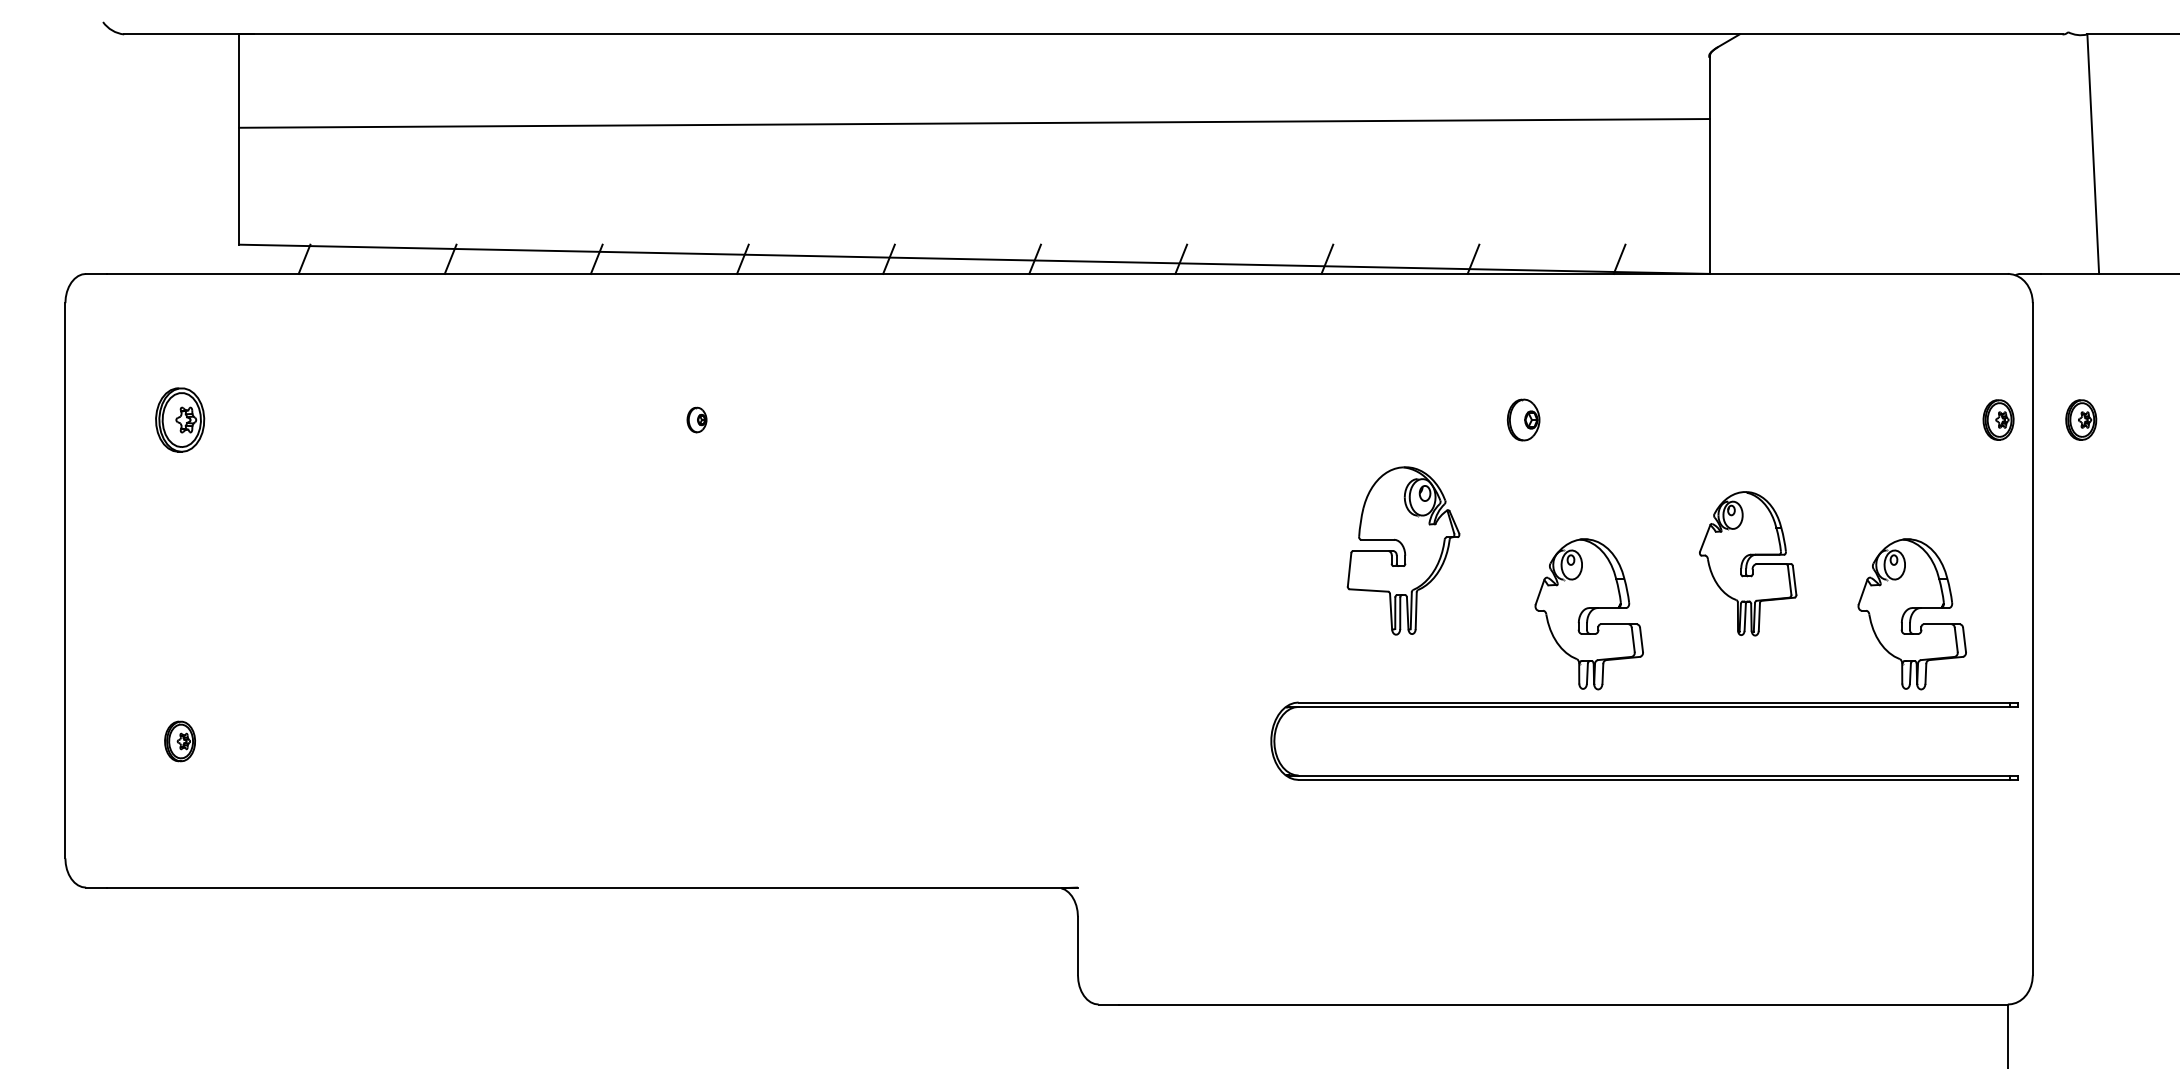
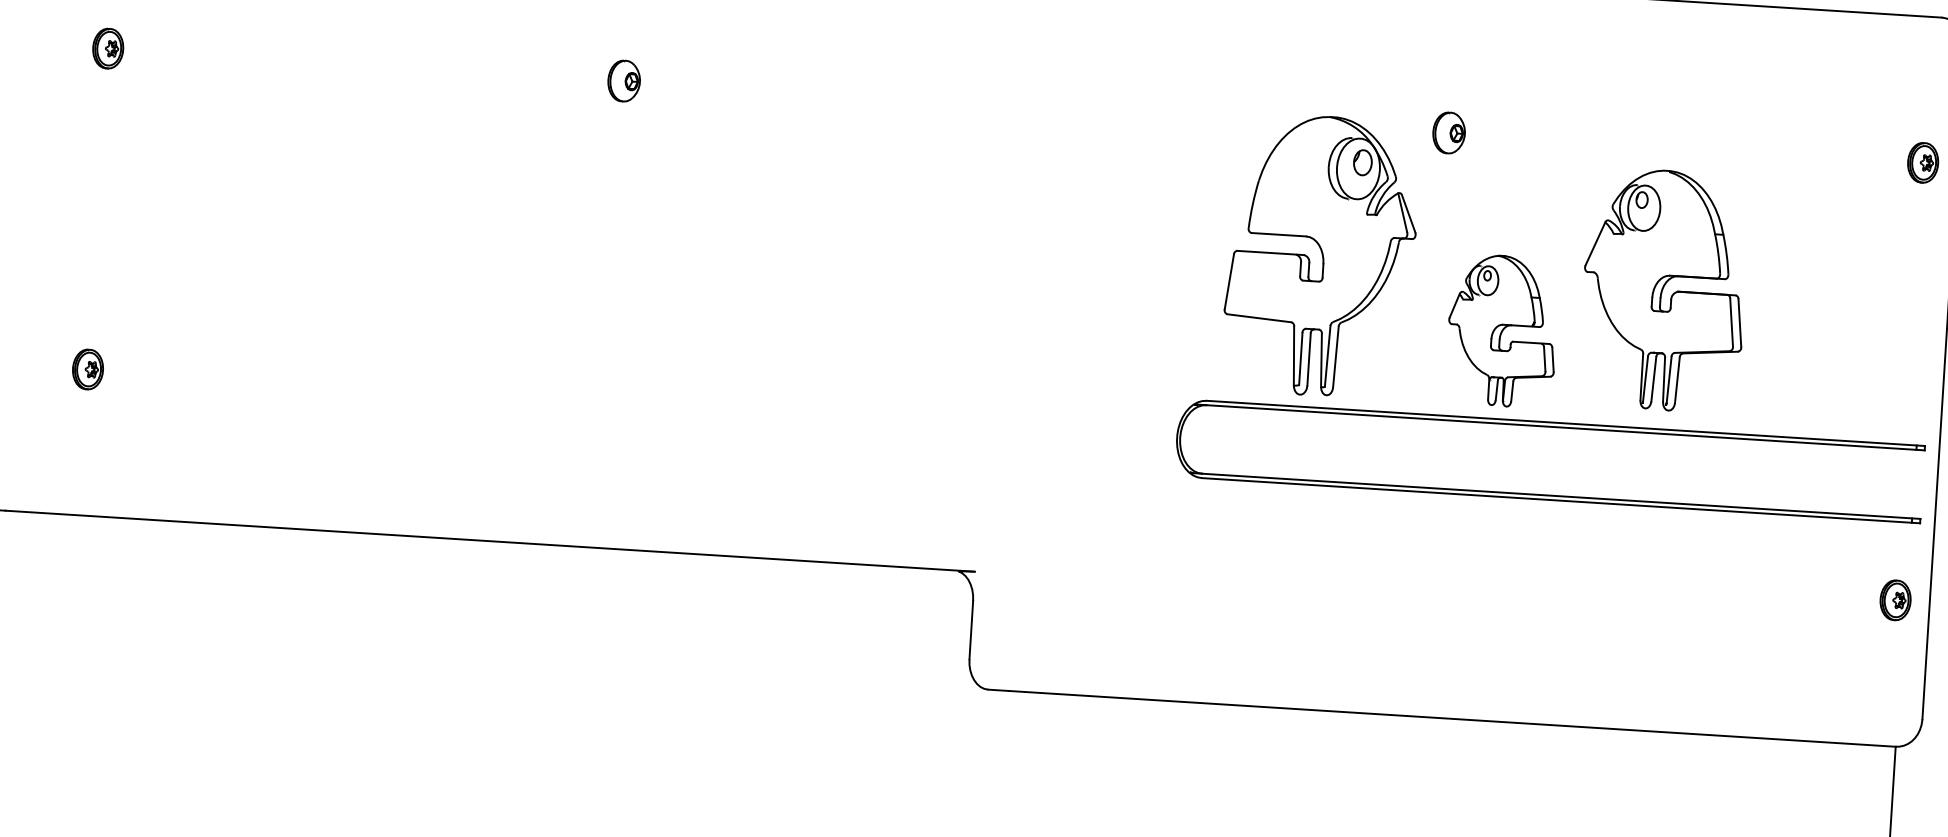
part: (179, 419) -> (107, 48), size x0.62
part: (696, 419) -> (623, 80), size x1.67
part: (1403, 550) -> (1321, 255), size x1.67
part: (1747, 563) -> (1663, 290), size x1.67
part: (1911, 614) -> (1824, 351), removed
part: (1998, 858) -> (1895, 600), added

